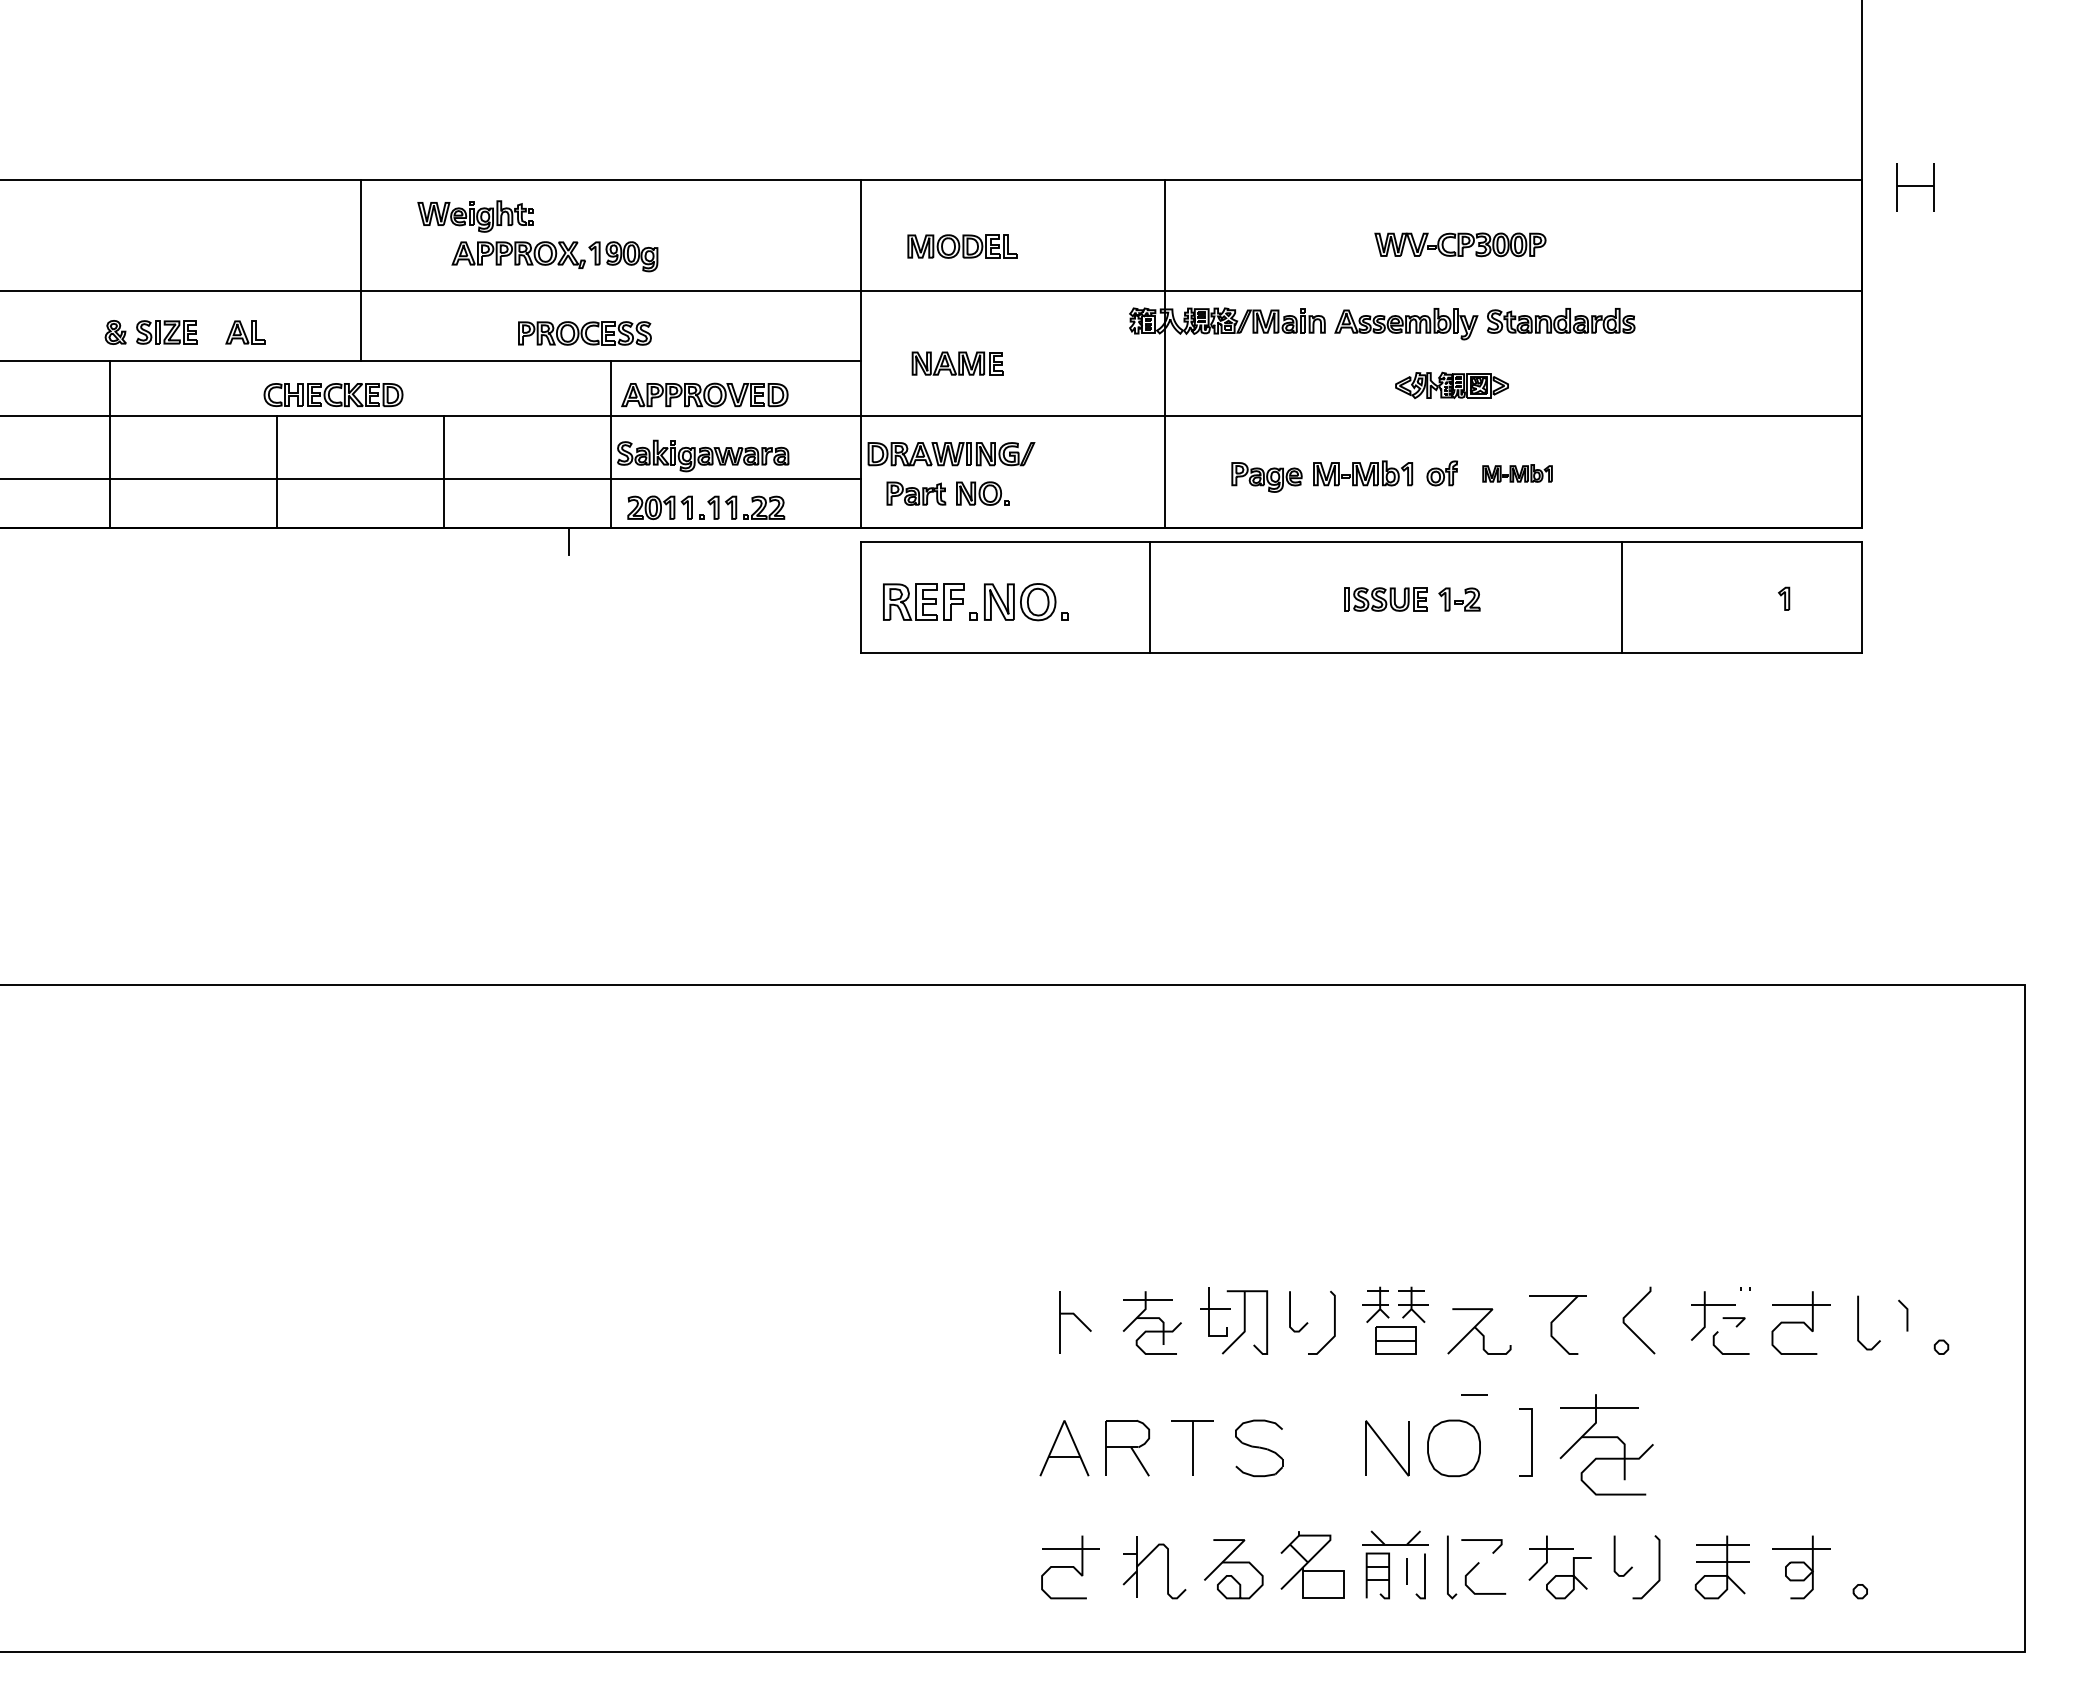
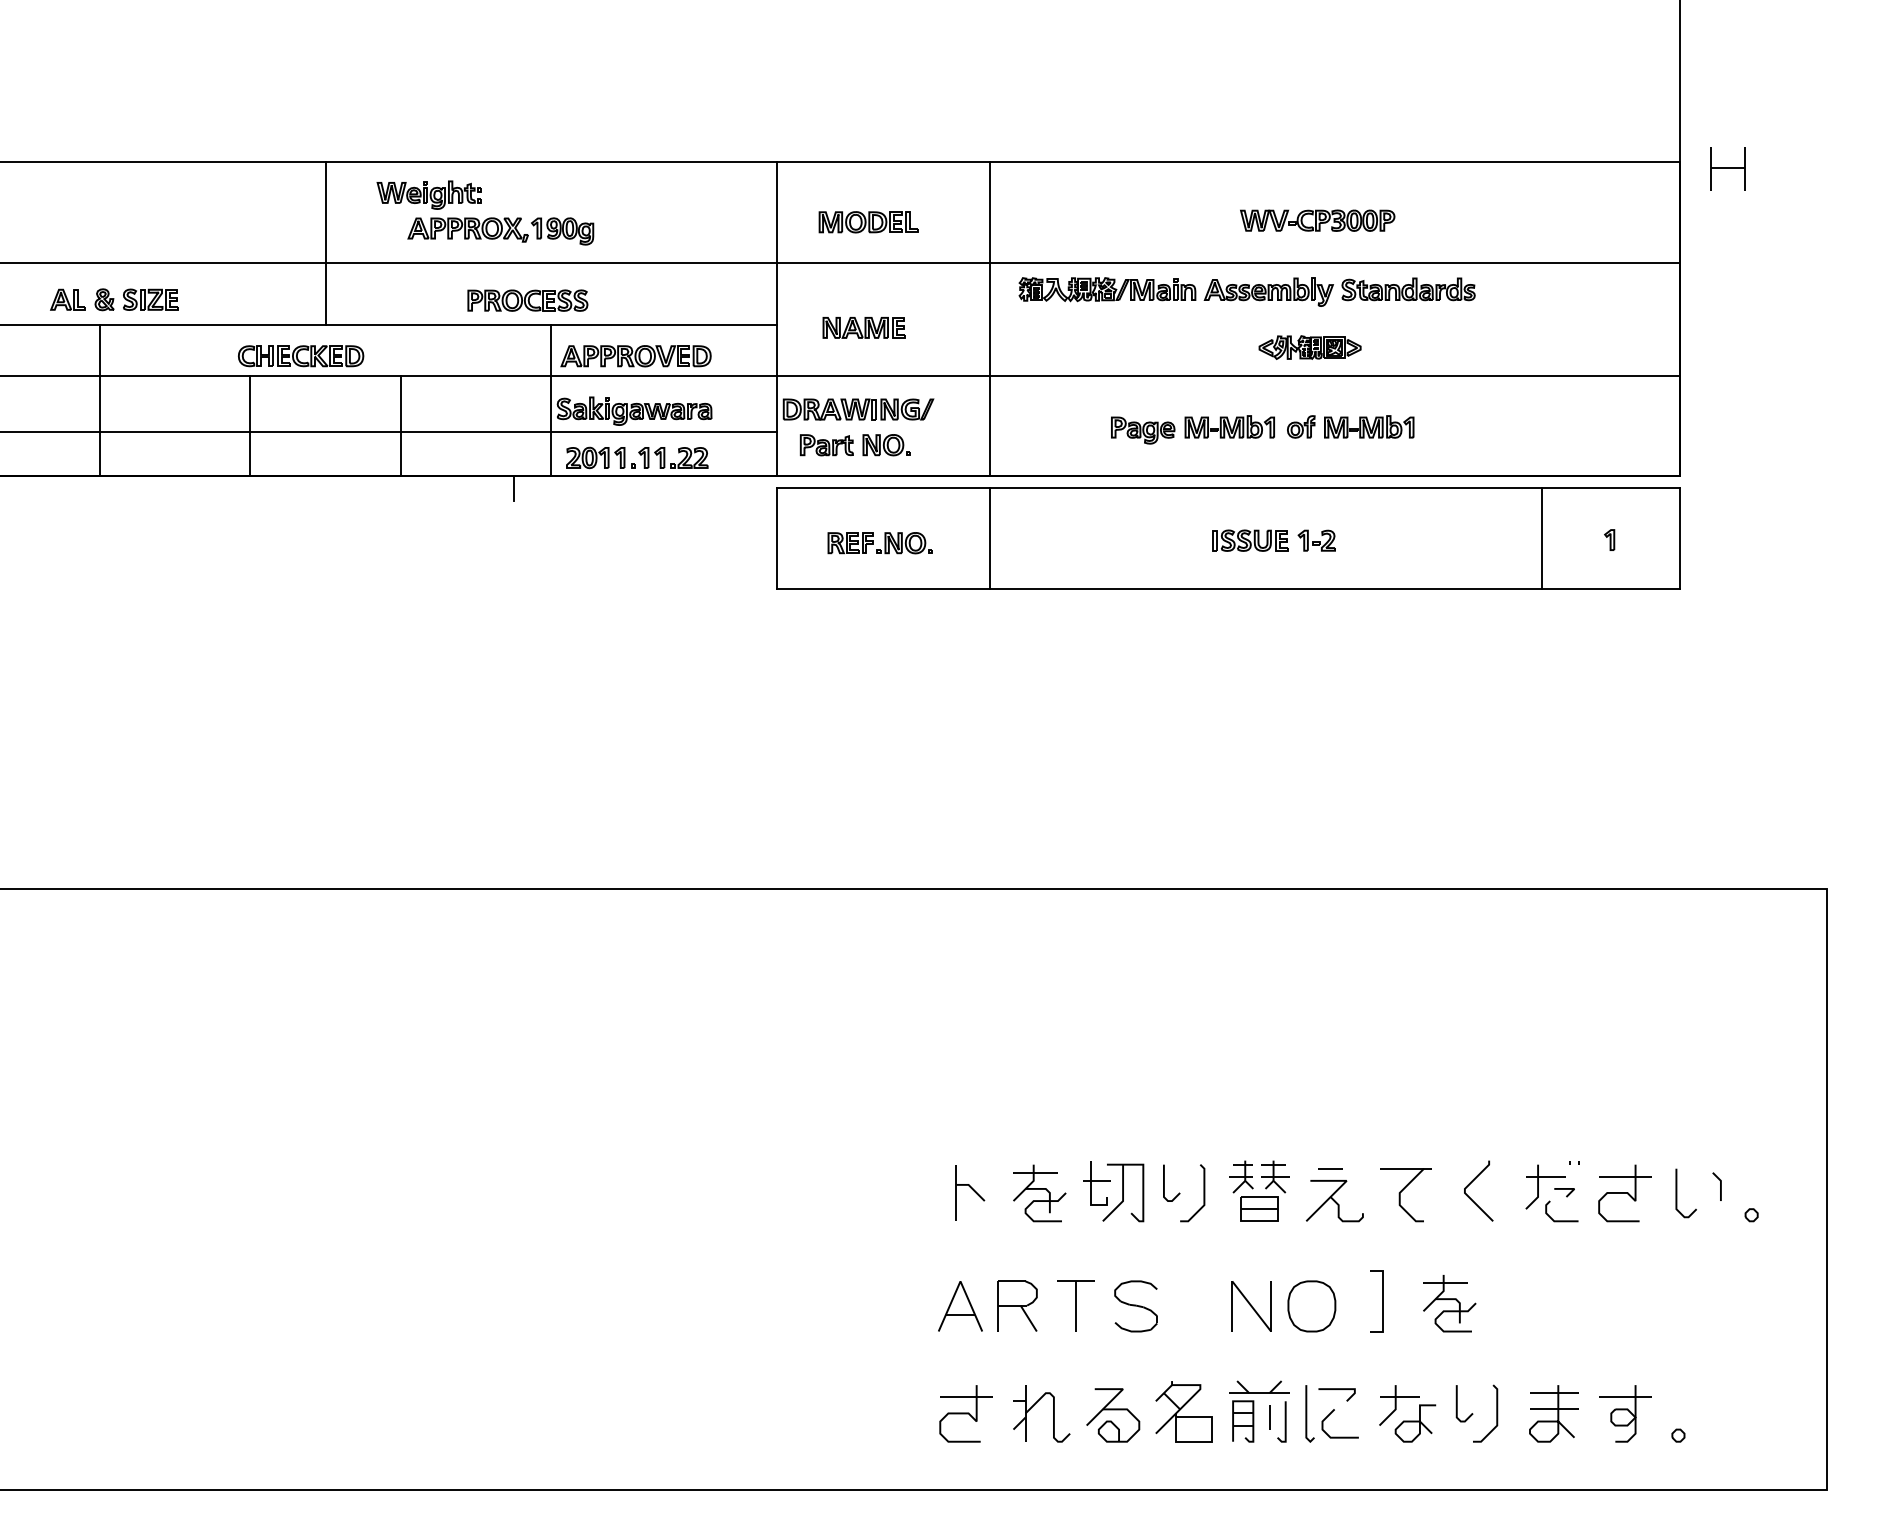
part: (244, 332) -> (67, 299), moved
line: (1165, 353) -> (990, 318), moved
part: (1517, 473) -> (1369, 427), size x1.43
line: (1150, 596) -> (990, 537), moved
line: (1621, 596) -> (1541, 537), moved
part: (975, 602) -> (880, 543), size x0.62
line: (1474, 1394) -> (1330, 1168), moved
part: (1606, 1445) -> (1449, 1303), size x0.62

